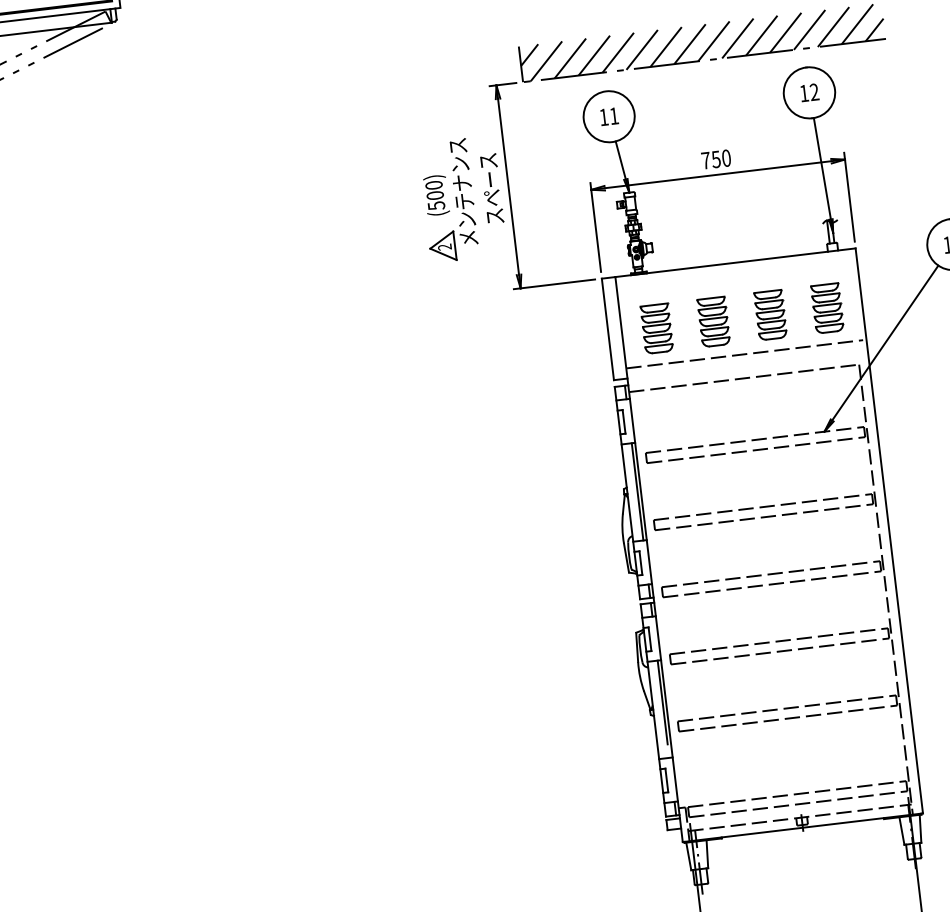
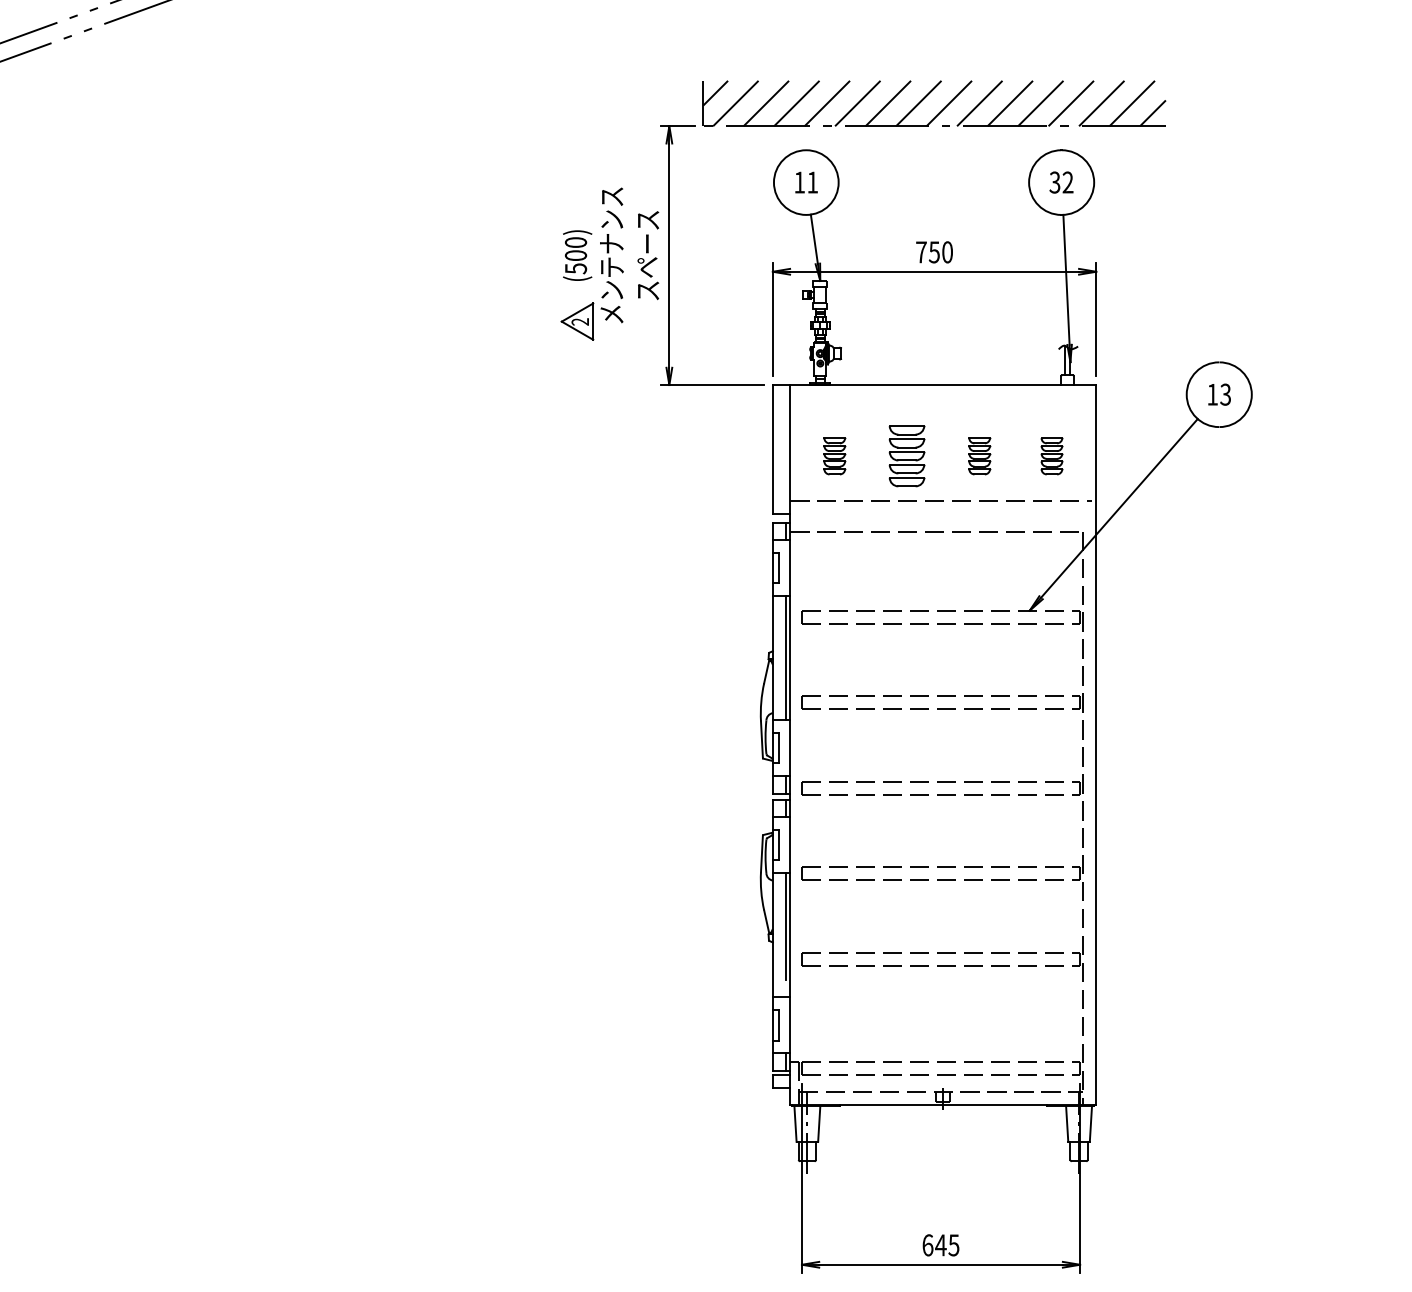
text: (803, 93) -> (1054, 182), 12 -> 32
part: (827, 308) -> (1051, 456), size x0.6
part: (770, 315) -> (979, 456), size x0.6
part: (656, 328) -> (834, 456), size x0.6

